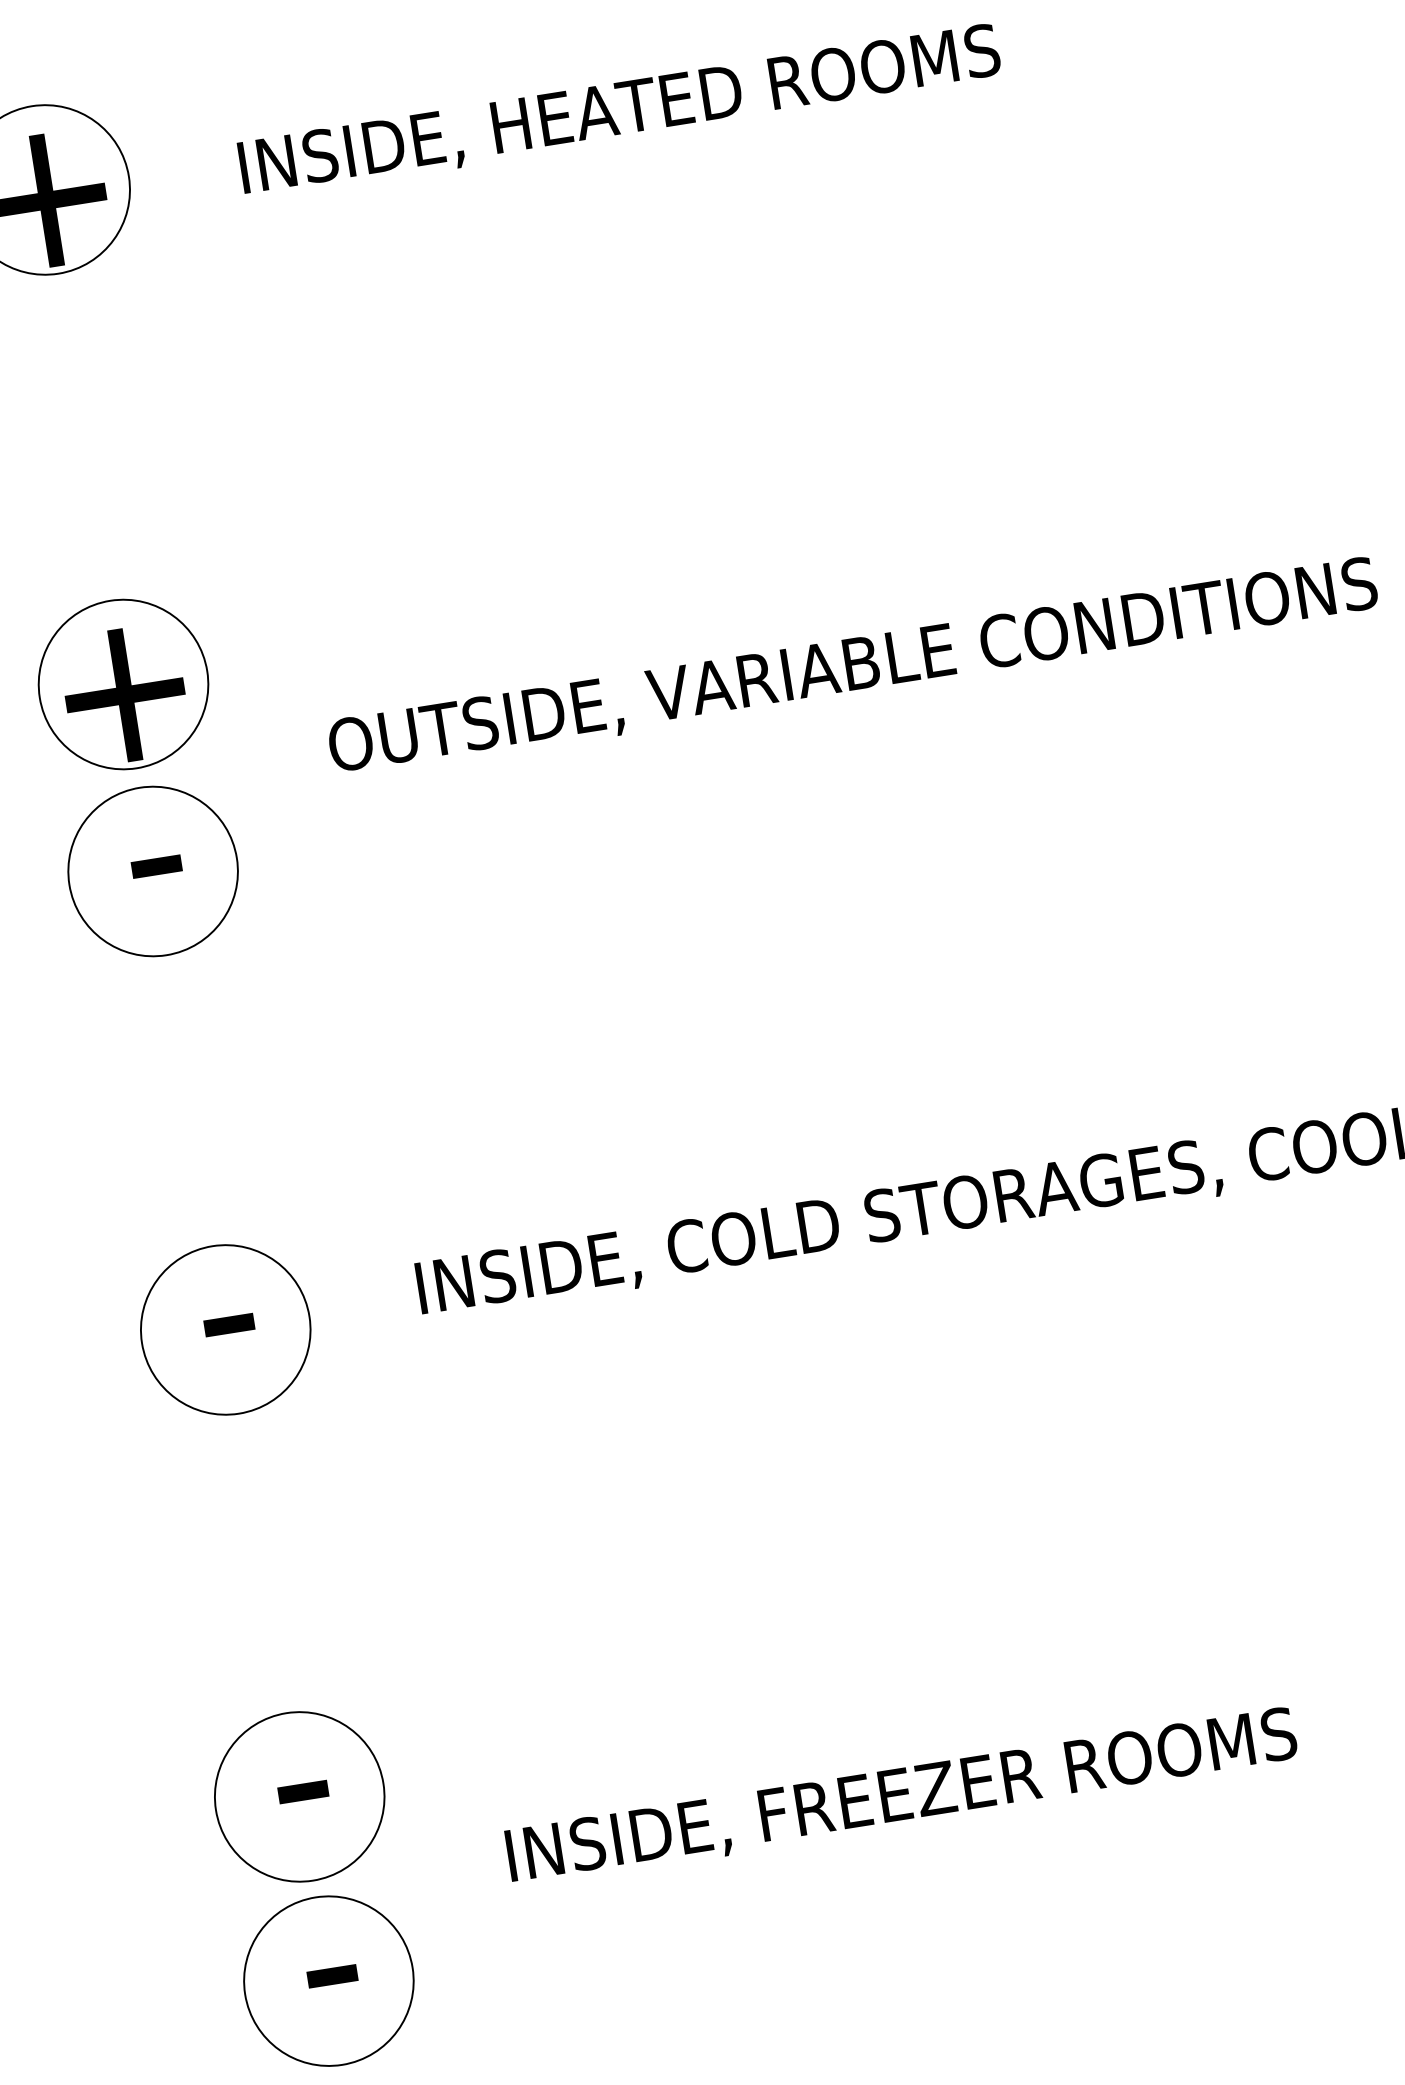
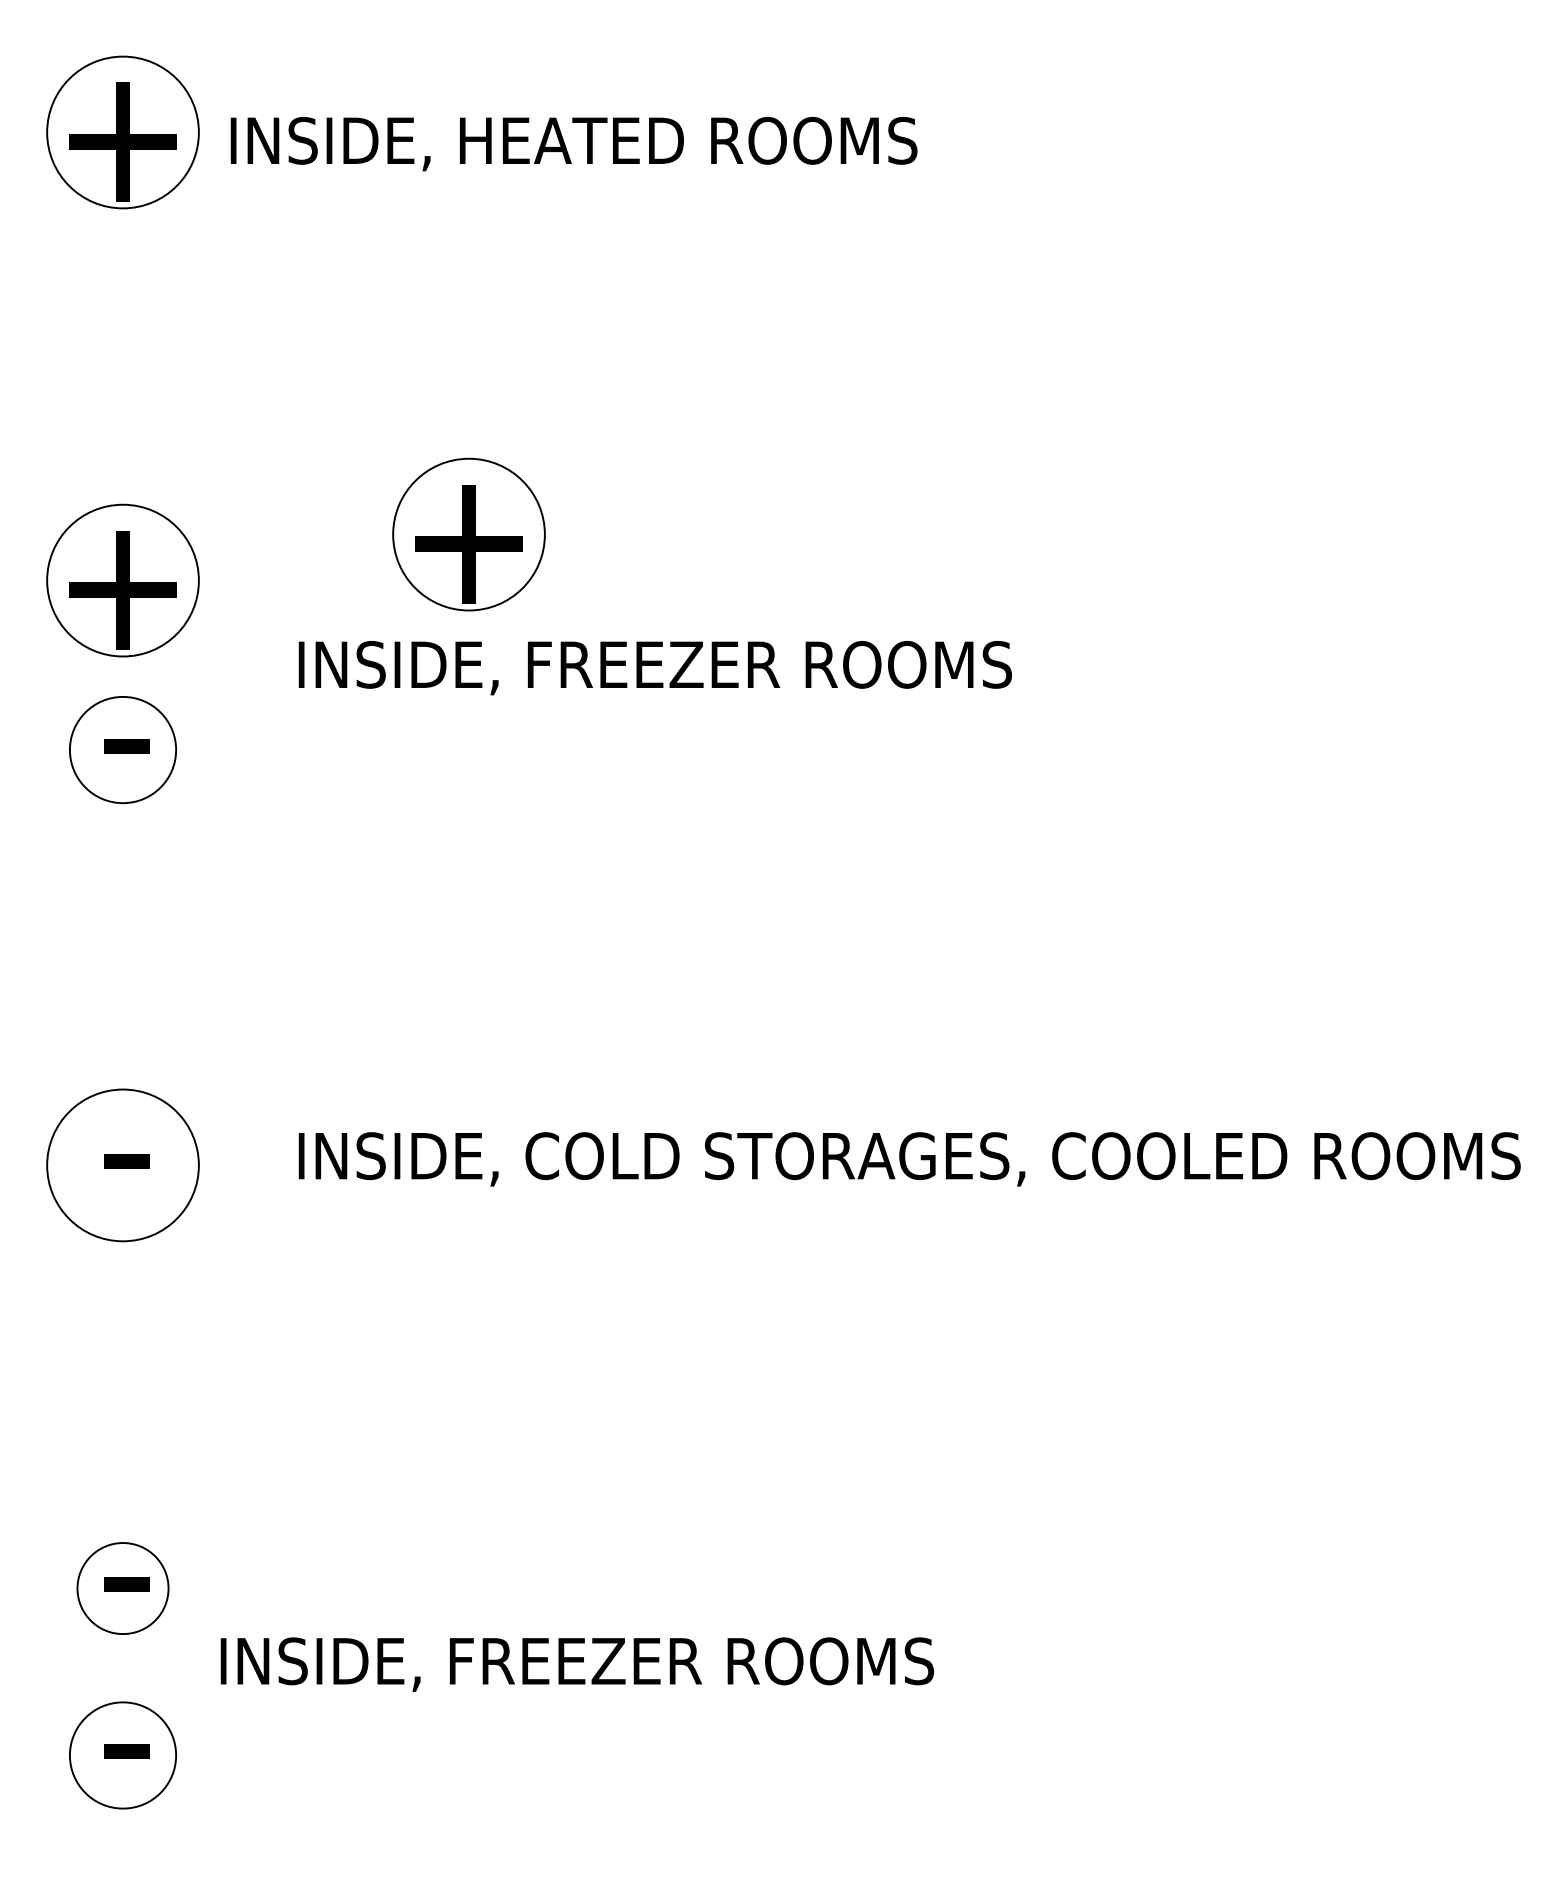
text: (619, 111) -> (573, 143), moved
part: (496, 573) -> (468, 534), added
text: (853, 667) -> (770, 667), OUTSIDE, VARIABLE CONDITIONS -> INSIDE, FREEZER ROOMS
circle: (152, 871) -> (122, 749), size x0.7
circle: (299, 1796) -> (122, 1588), size x0.6
text: (901, 1797) -> (576, 1664), moved
circle: (328, 1981) -> (122, 1755), size x0.7

